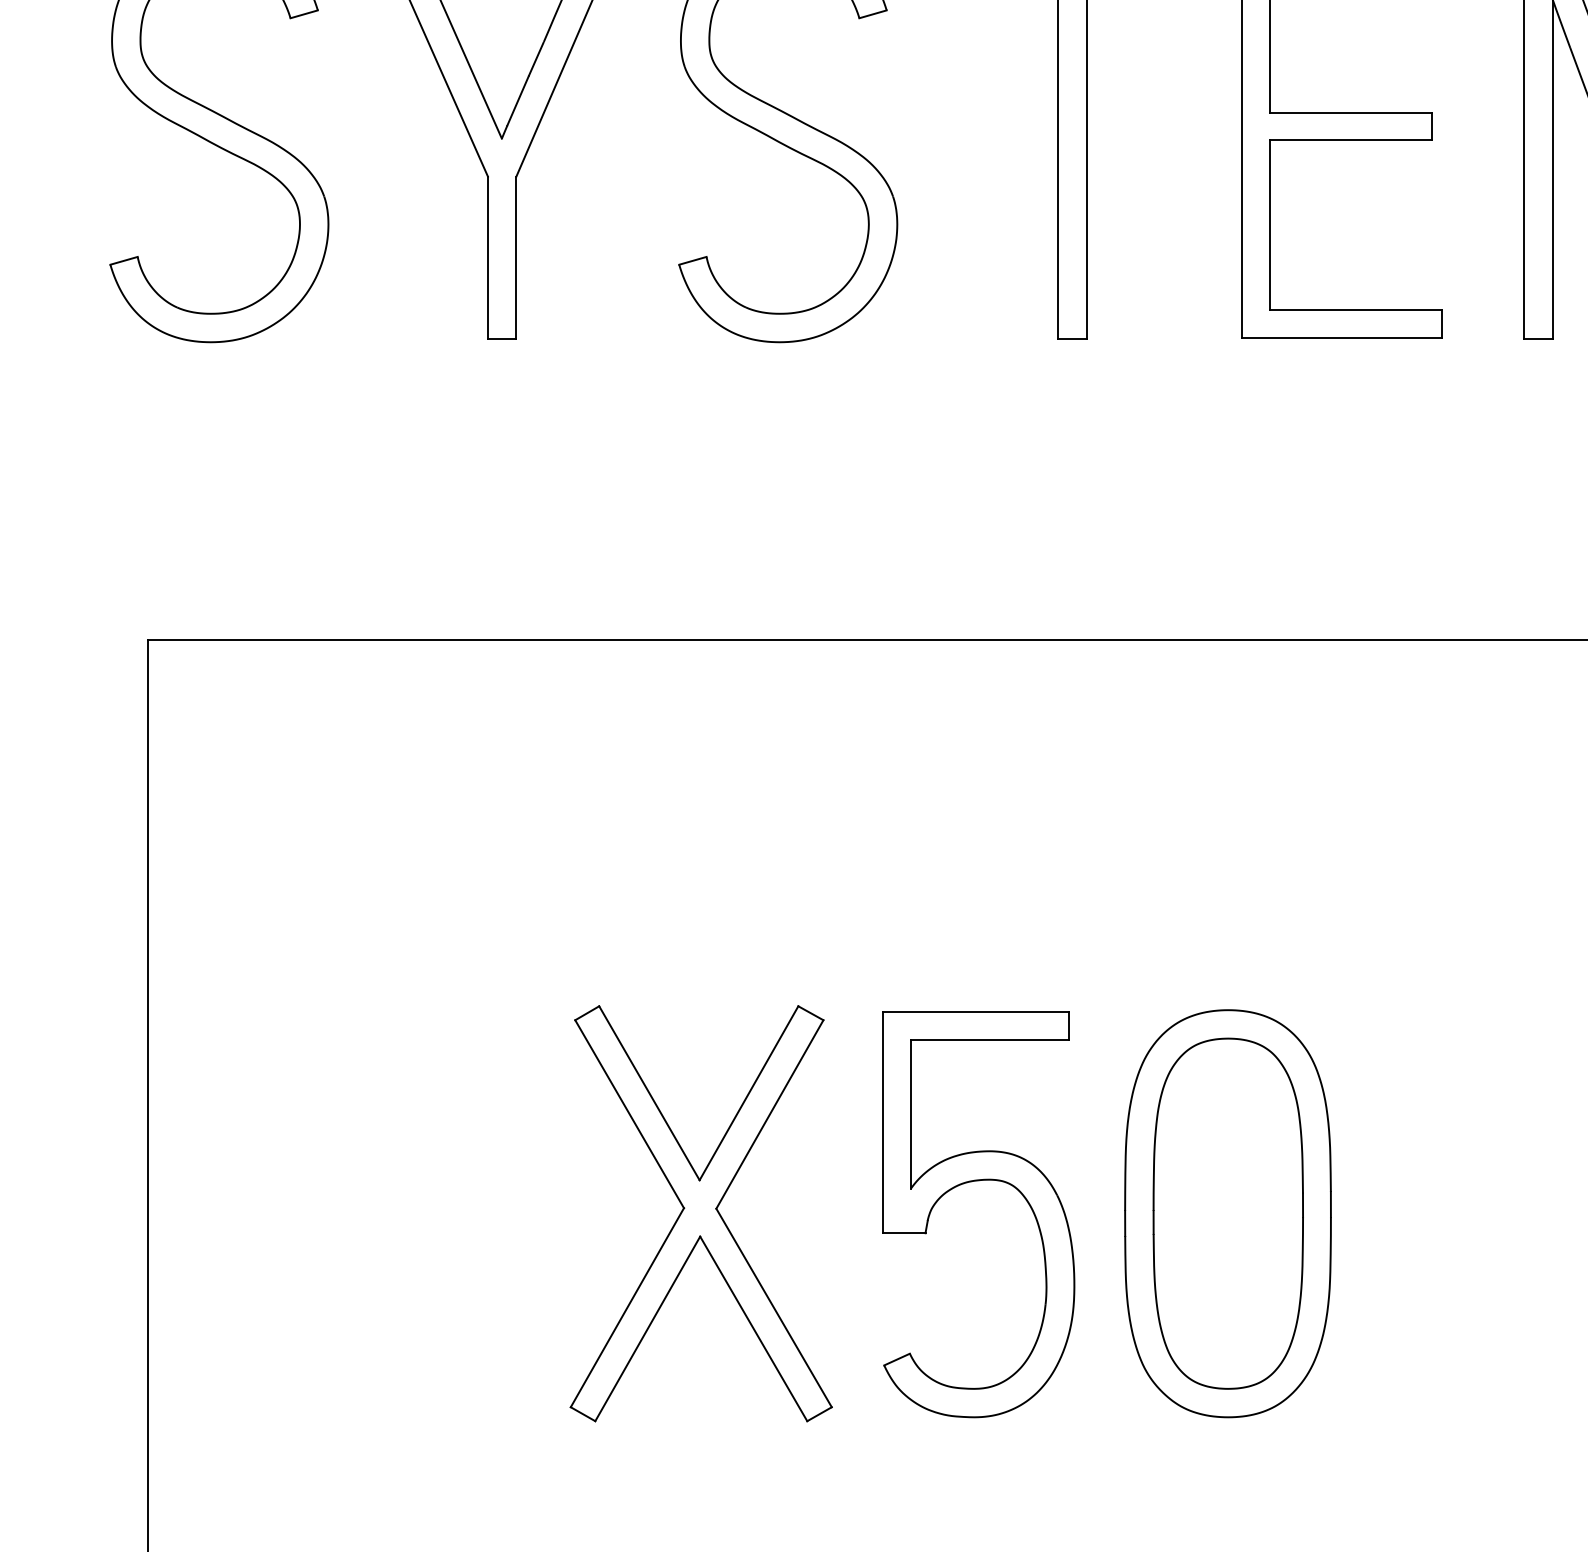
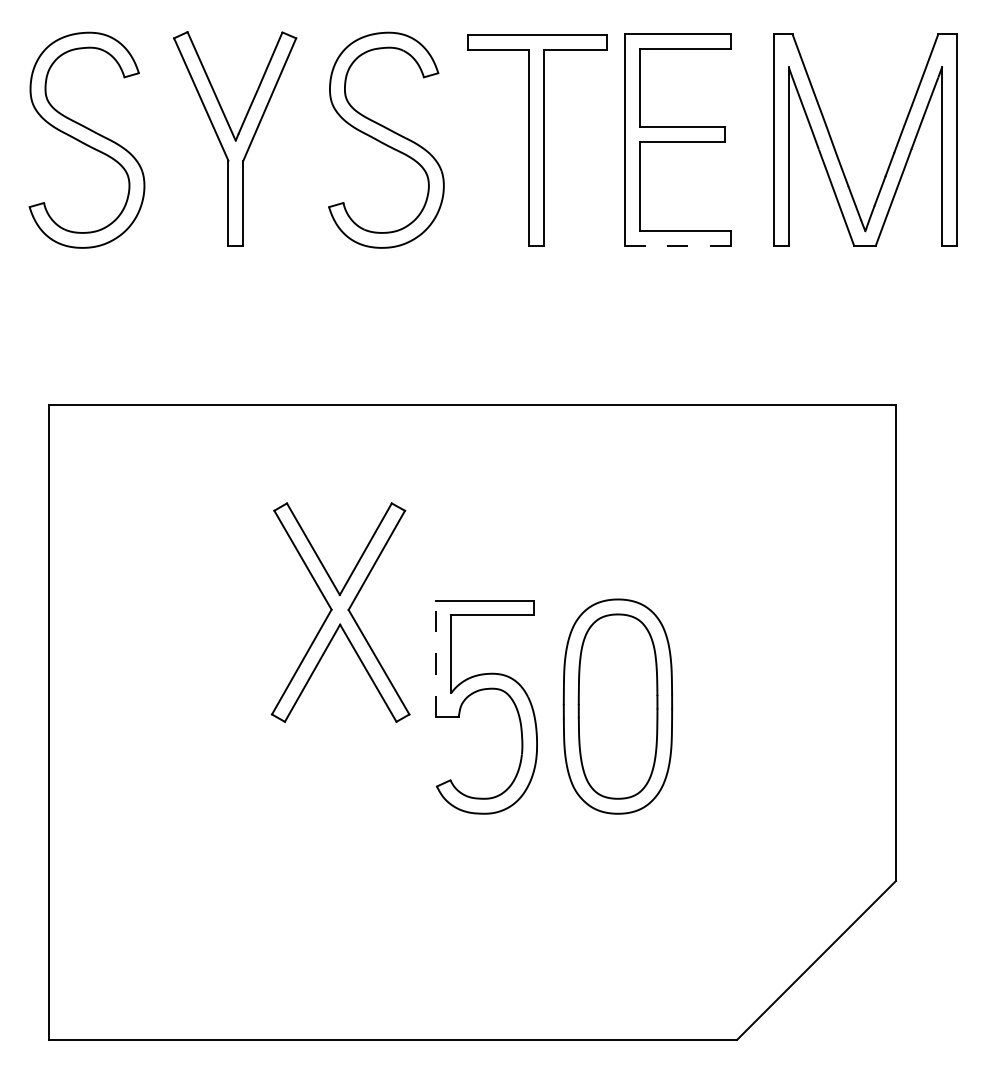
line: (1341, 337) -> (677, 245), solid -> dashed
line: (883, 1122) -> (436, 658), solid -> dashed
part: (700, 1213) -> (340, 612), moved

